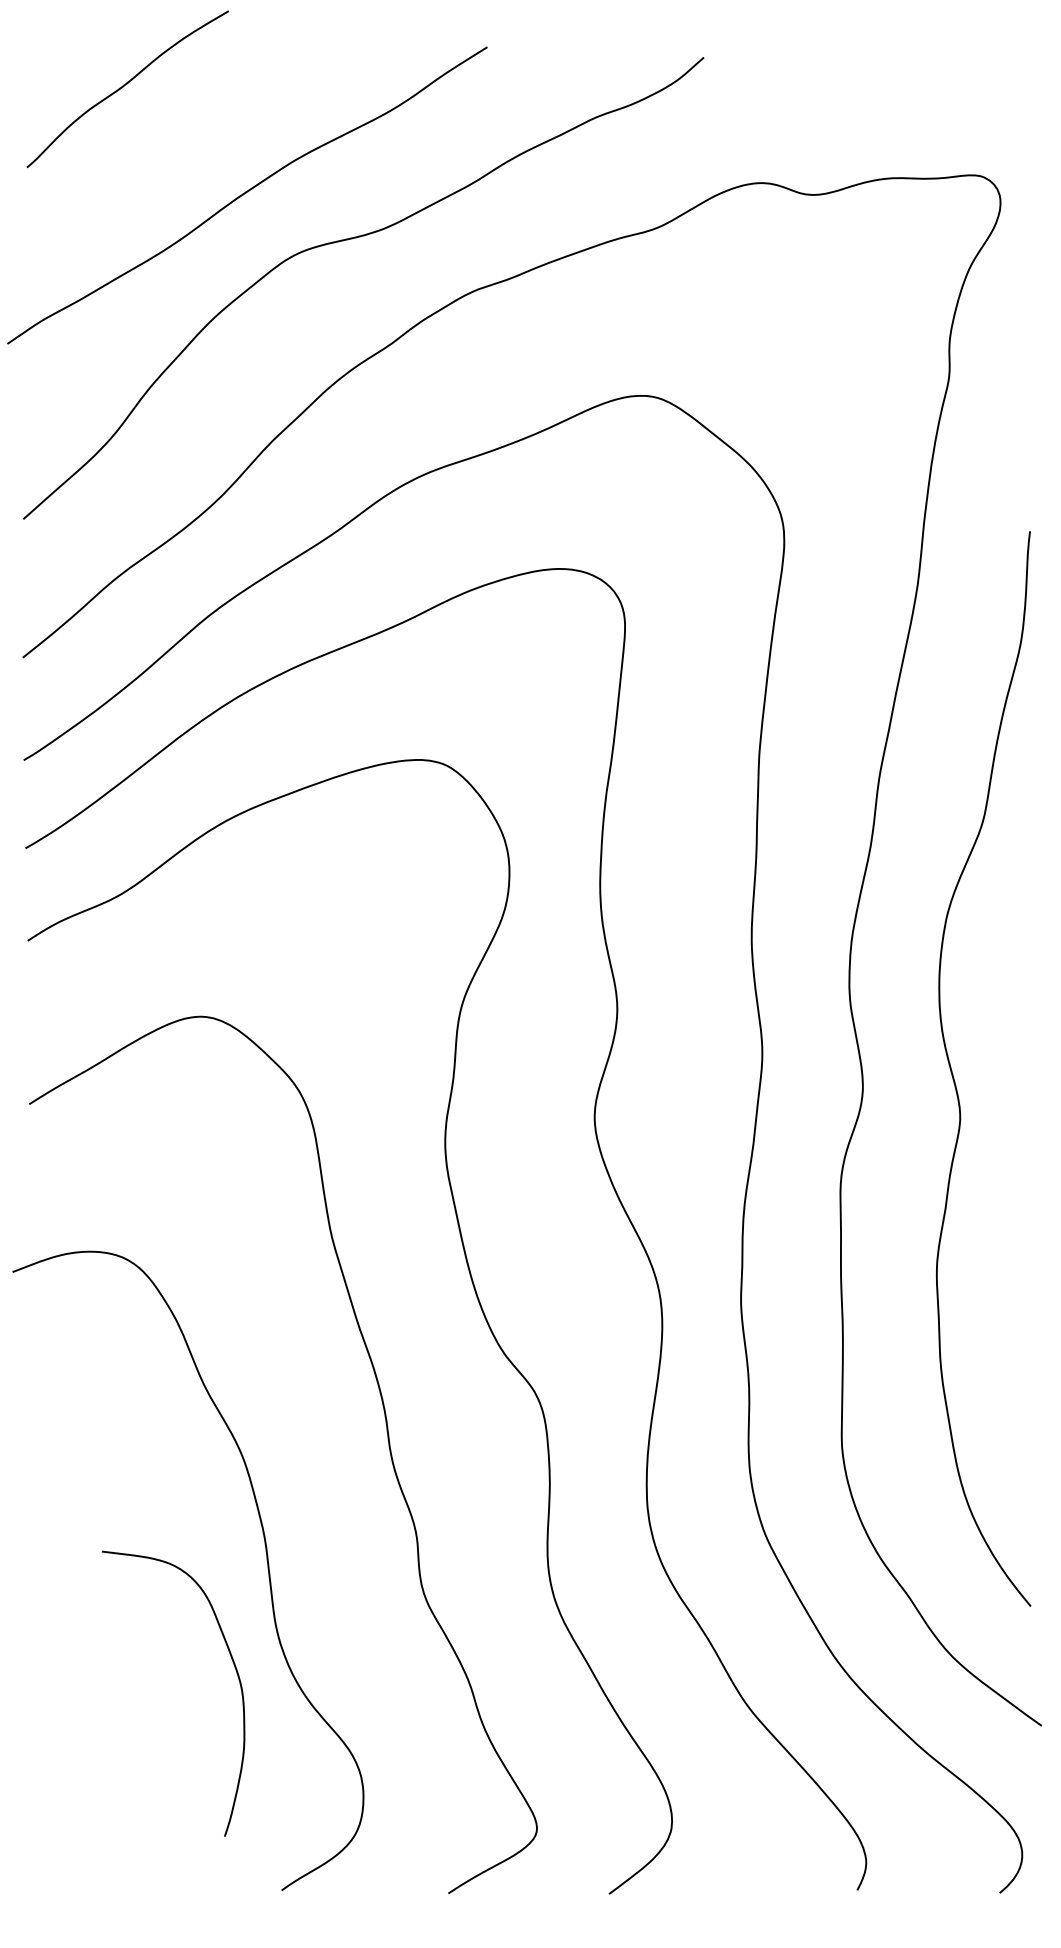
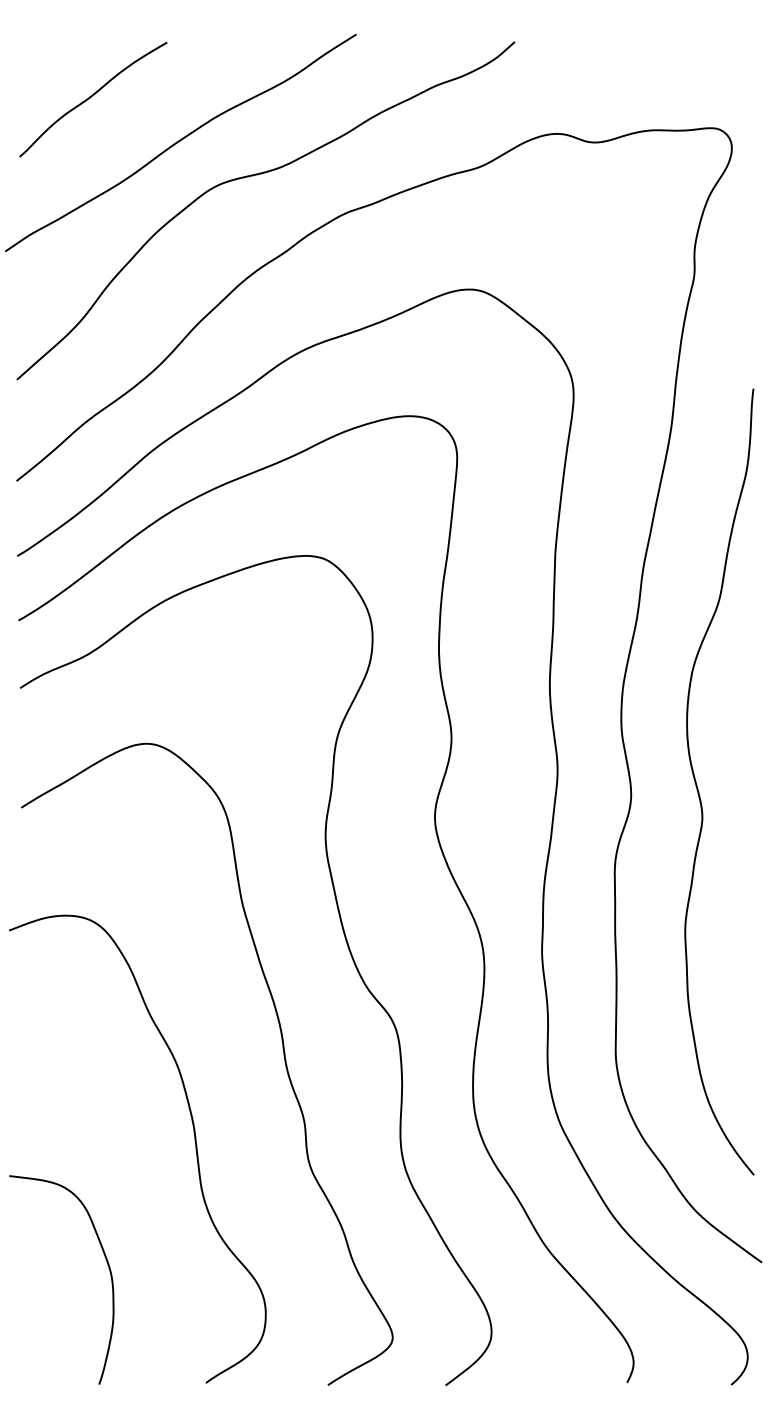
curve: (124, 86) -> (90, 97), moved
curve: (236, 1673) -> (107, 1265), moved

